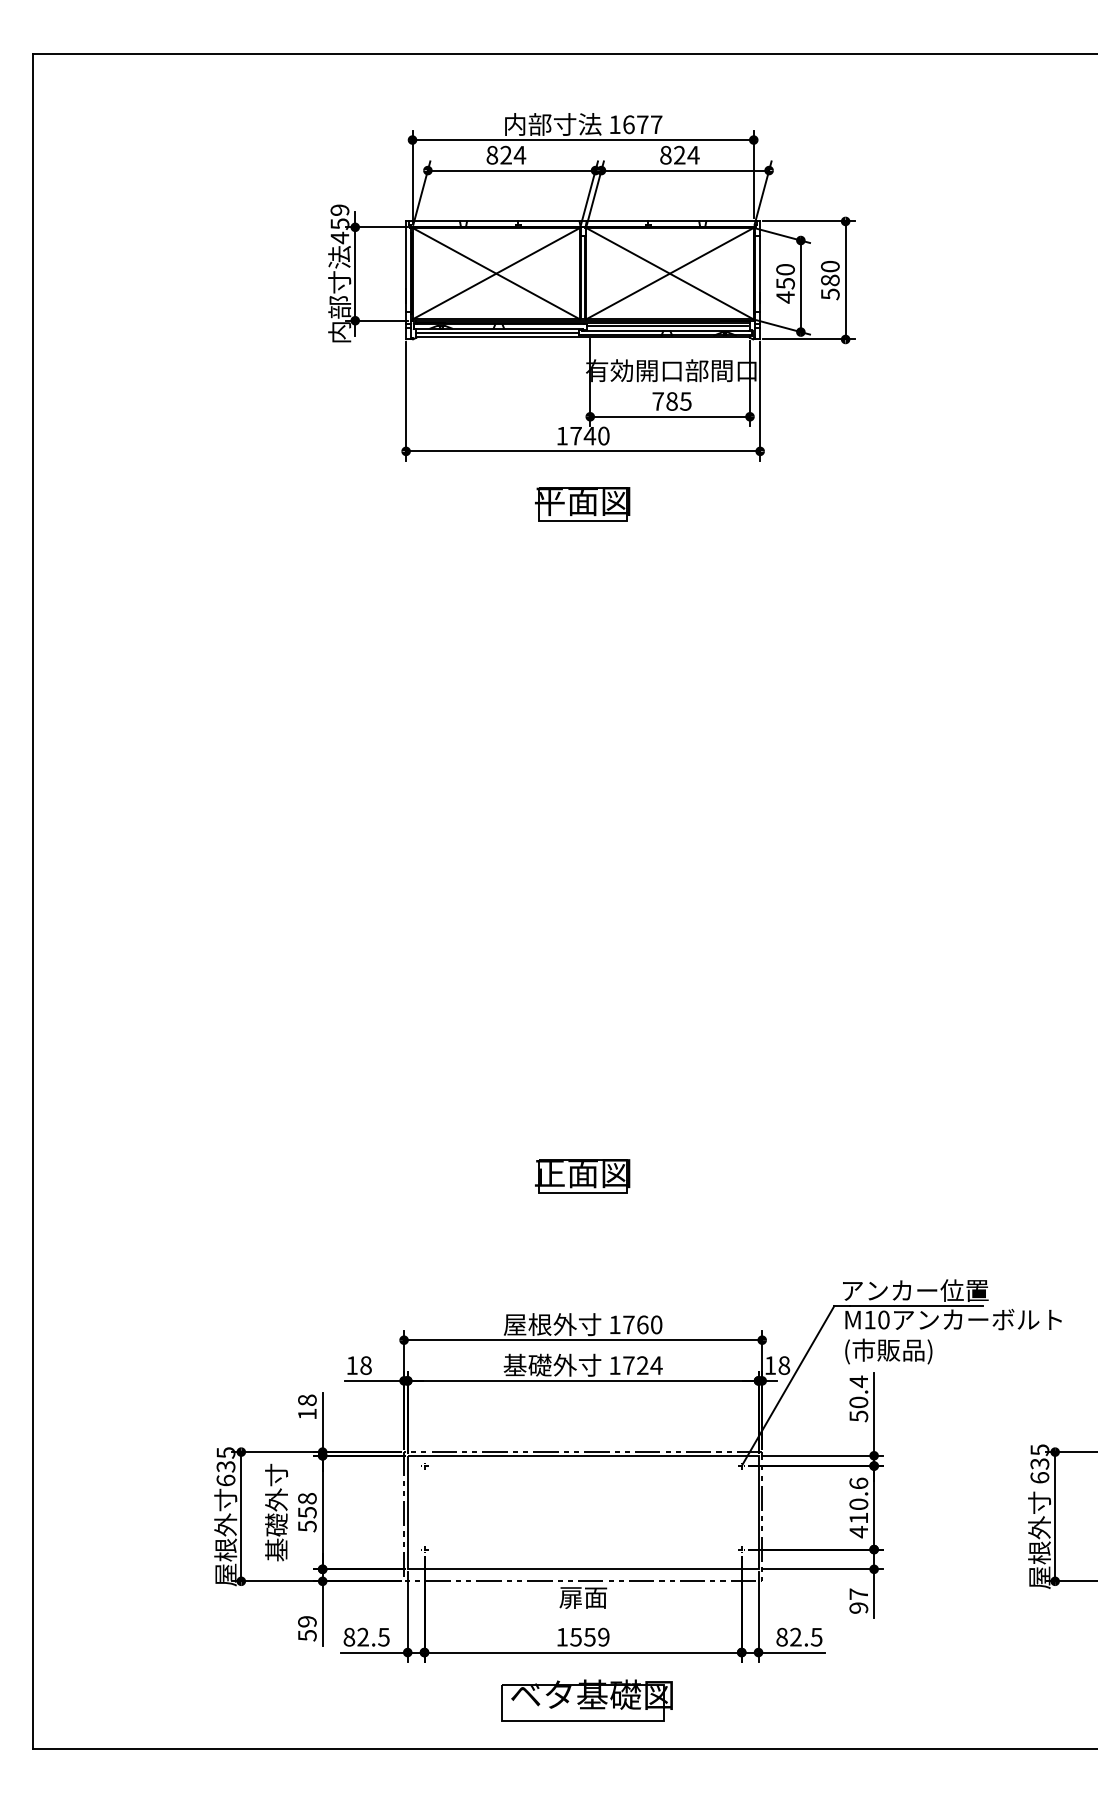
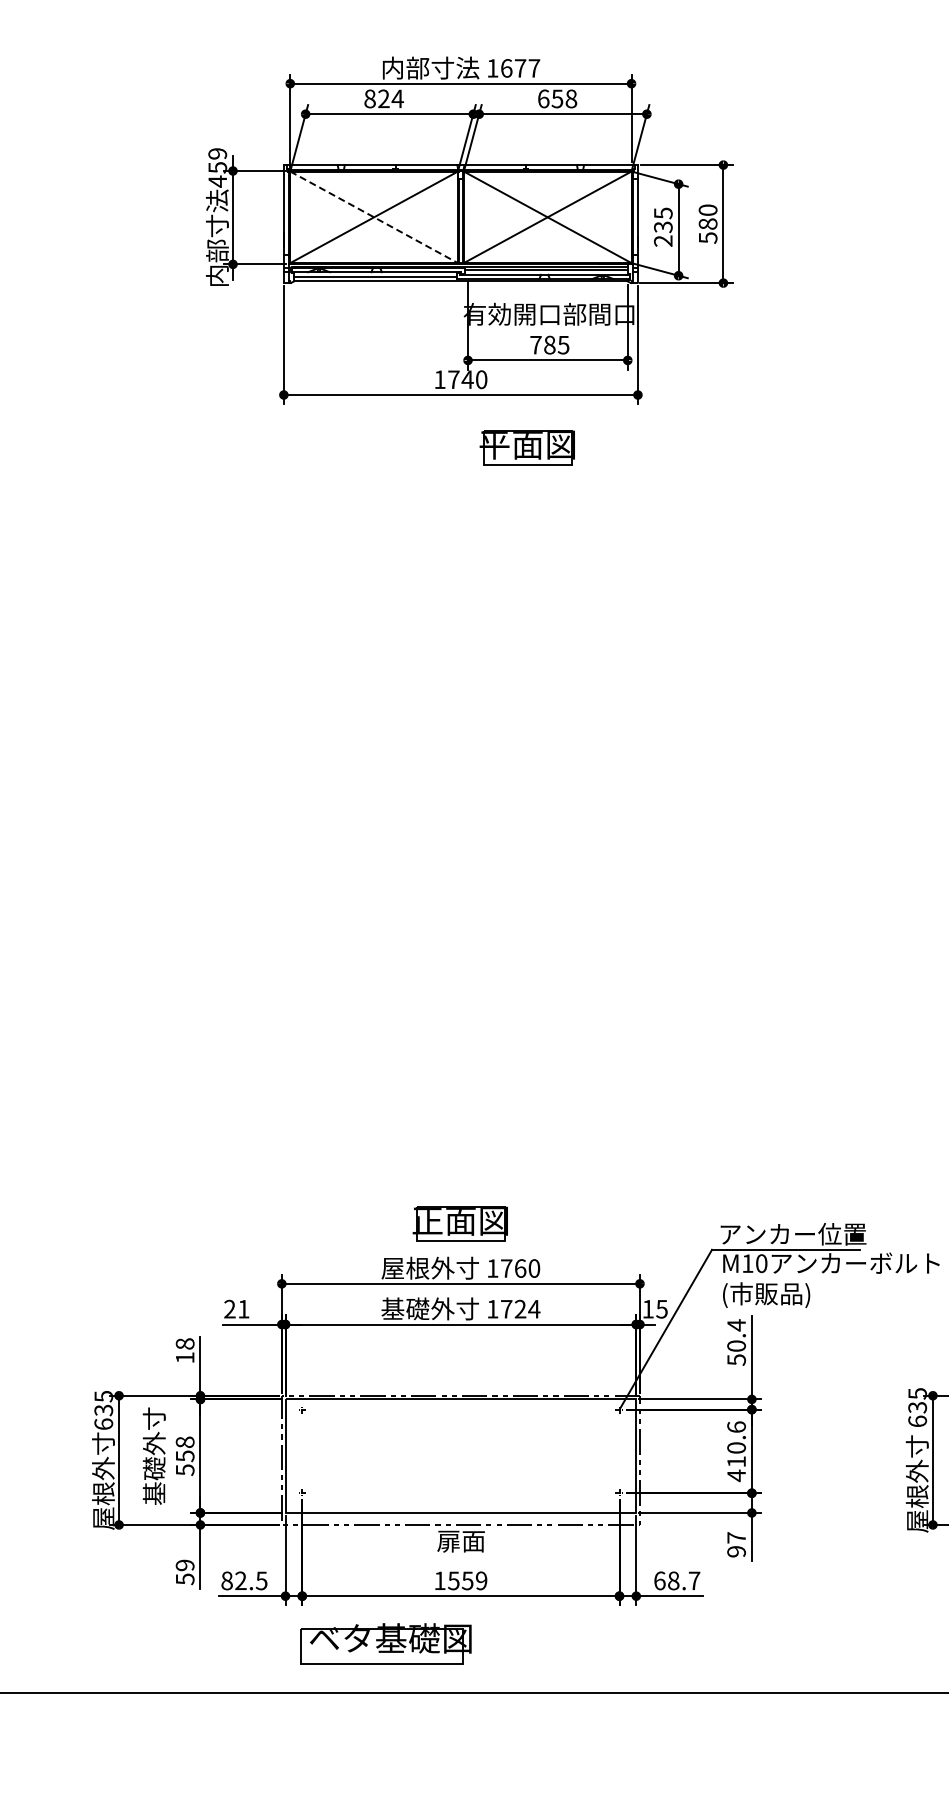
text: (679, 154) -> (557, 98), 824 -> 658
line: (496, 273) -> (374, 217), solid -> dashed
text: (785, 283) -> (663, 227), 450 -> 235
part: (582, 504) -> (527, 448), moved
part: (582, 1176) -> (460, 1224), moved
text: (358, 1365) -> (236, 1309), 18 -> 21
text: (784, 1365) -> (662, 1309), 18 -> 15
text: (799, 1636) -> (677, 1580), 82.5 -> 68.7
part: (586, 1700) -> (385, 1644), moved

